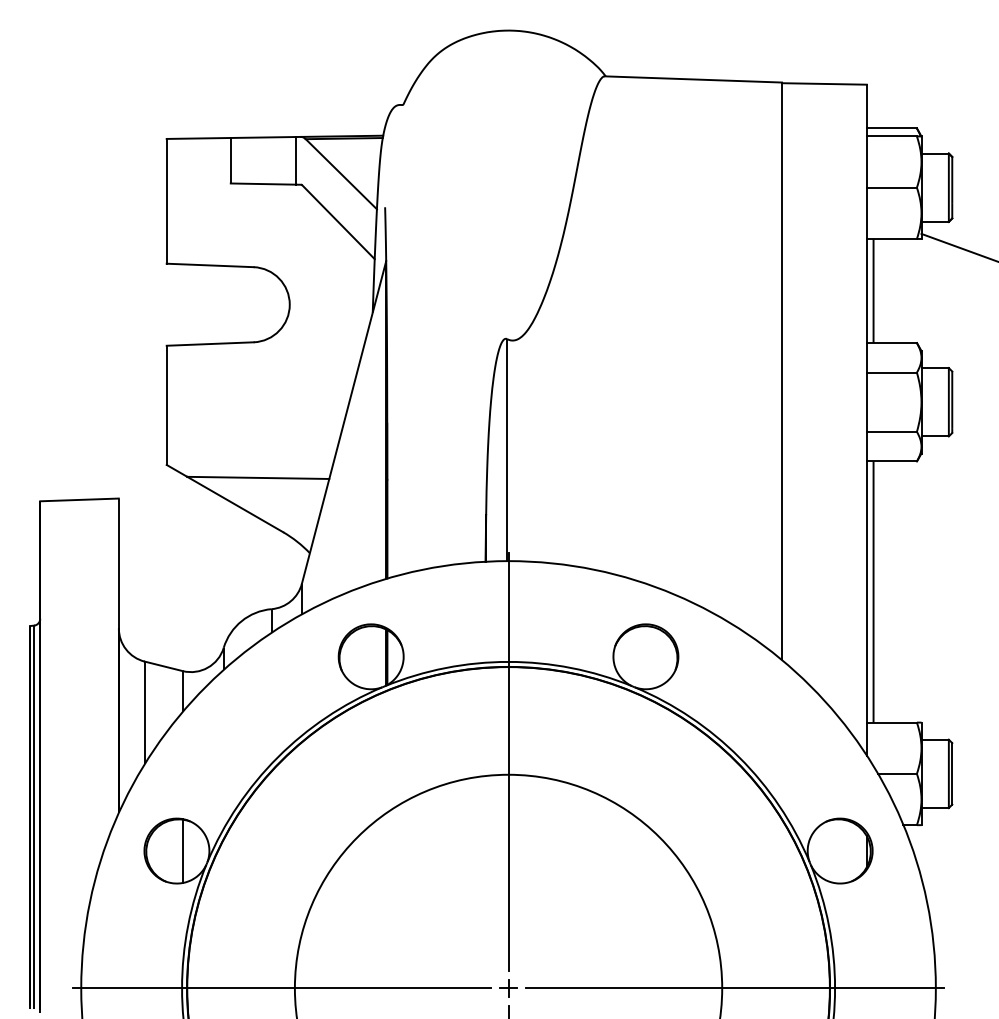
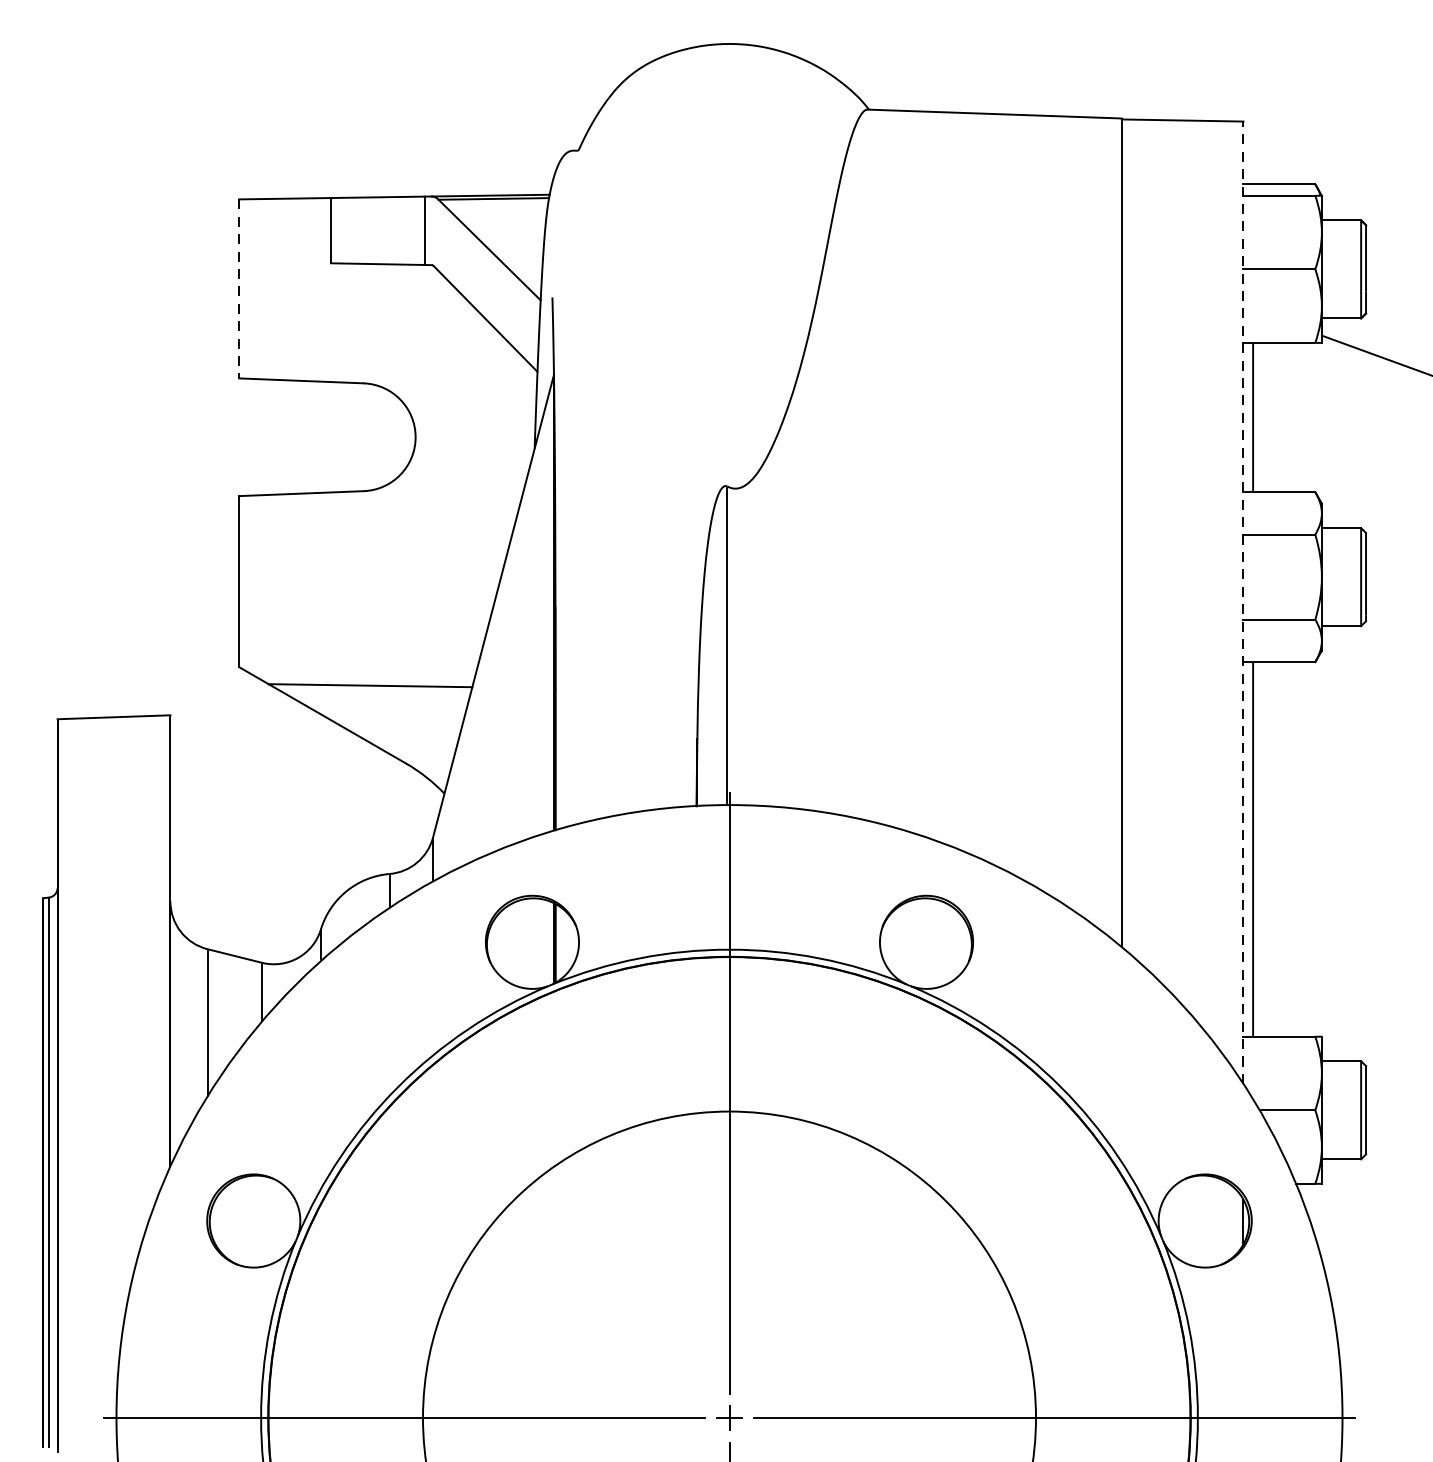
line: (166, 201) -> (238, 289), solid -> dashed
line: (866, 419) -> (1242, 601), solid -> dashed
line: (182, 850) -> (261, 1220), removed

